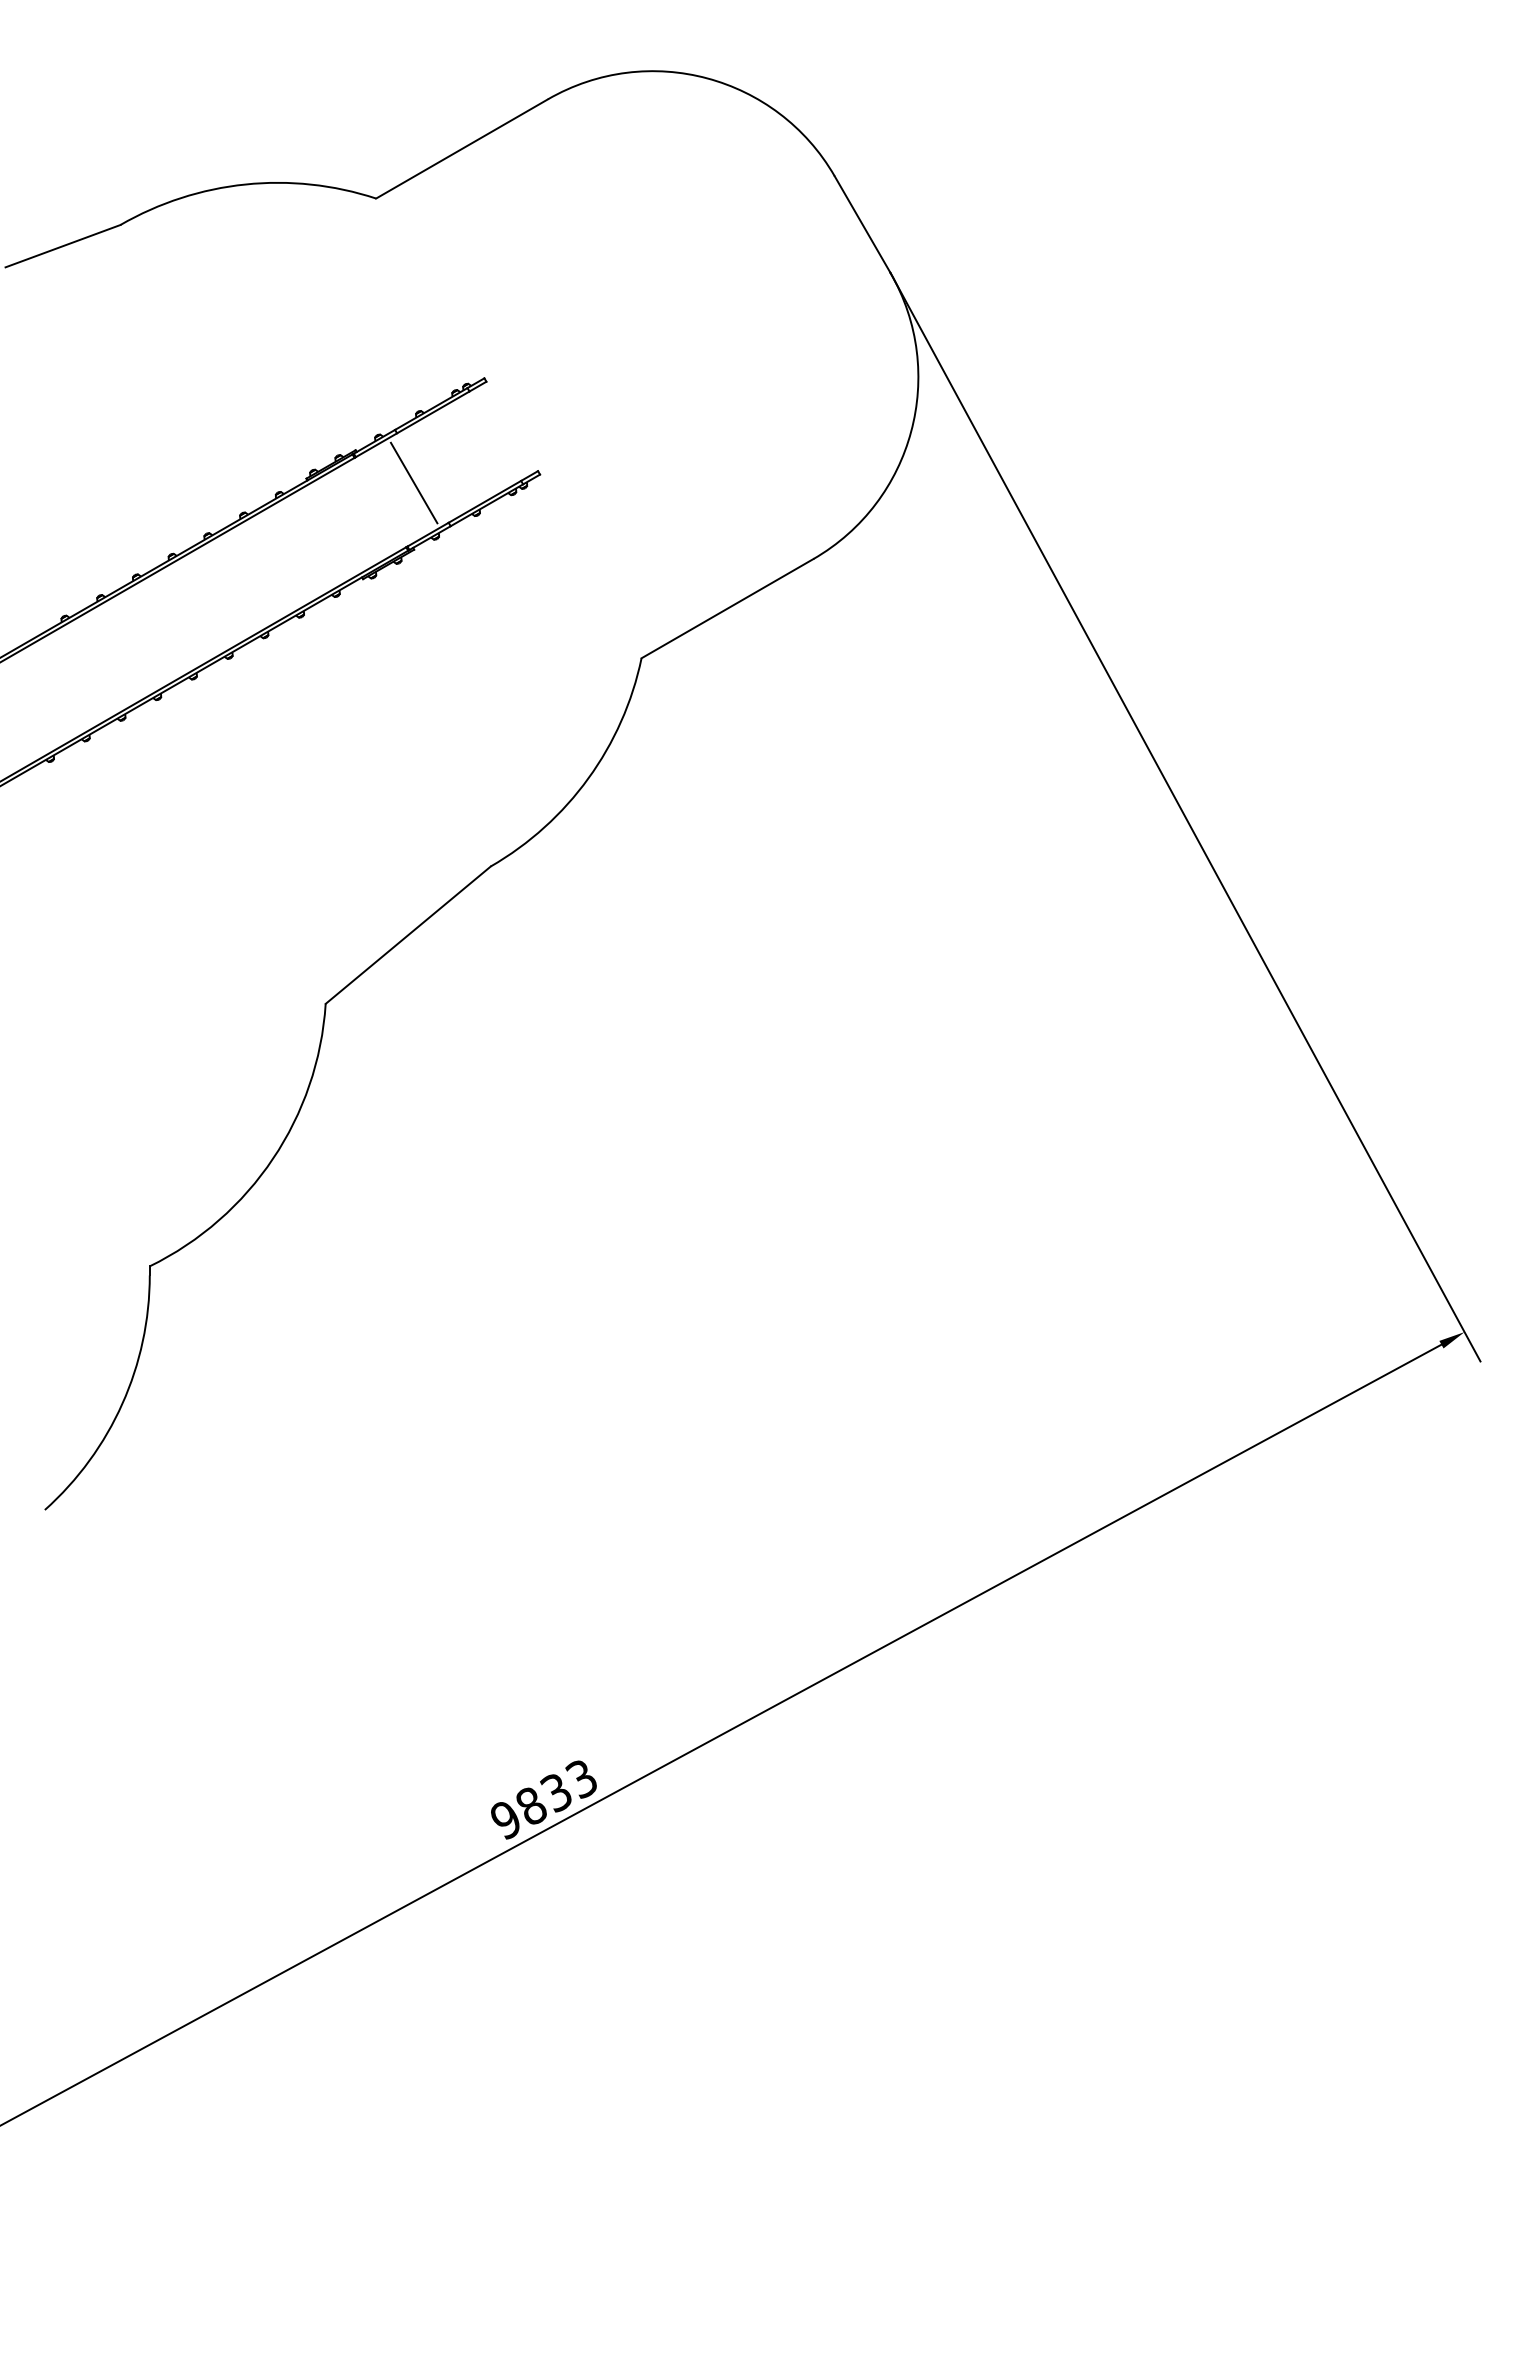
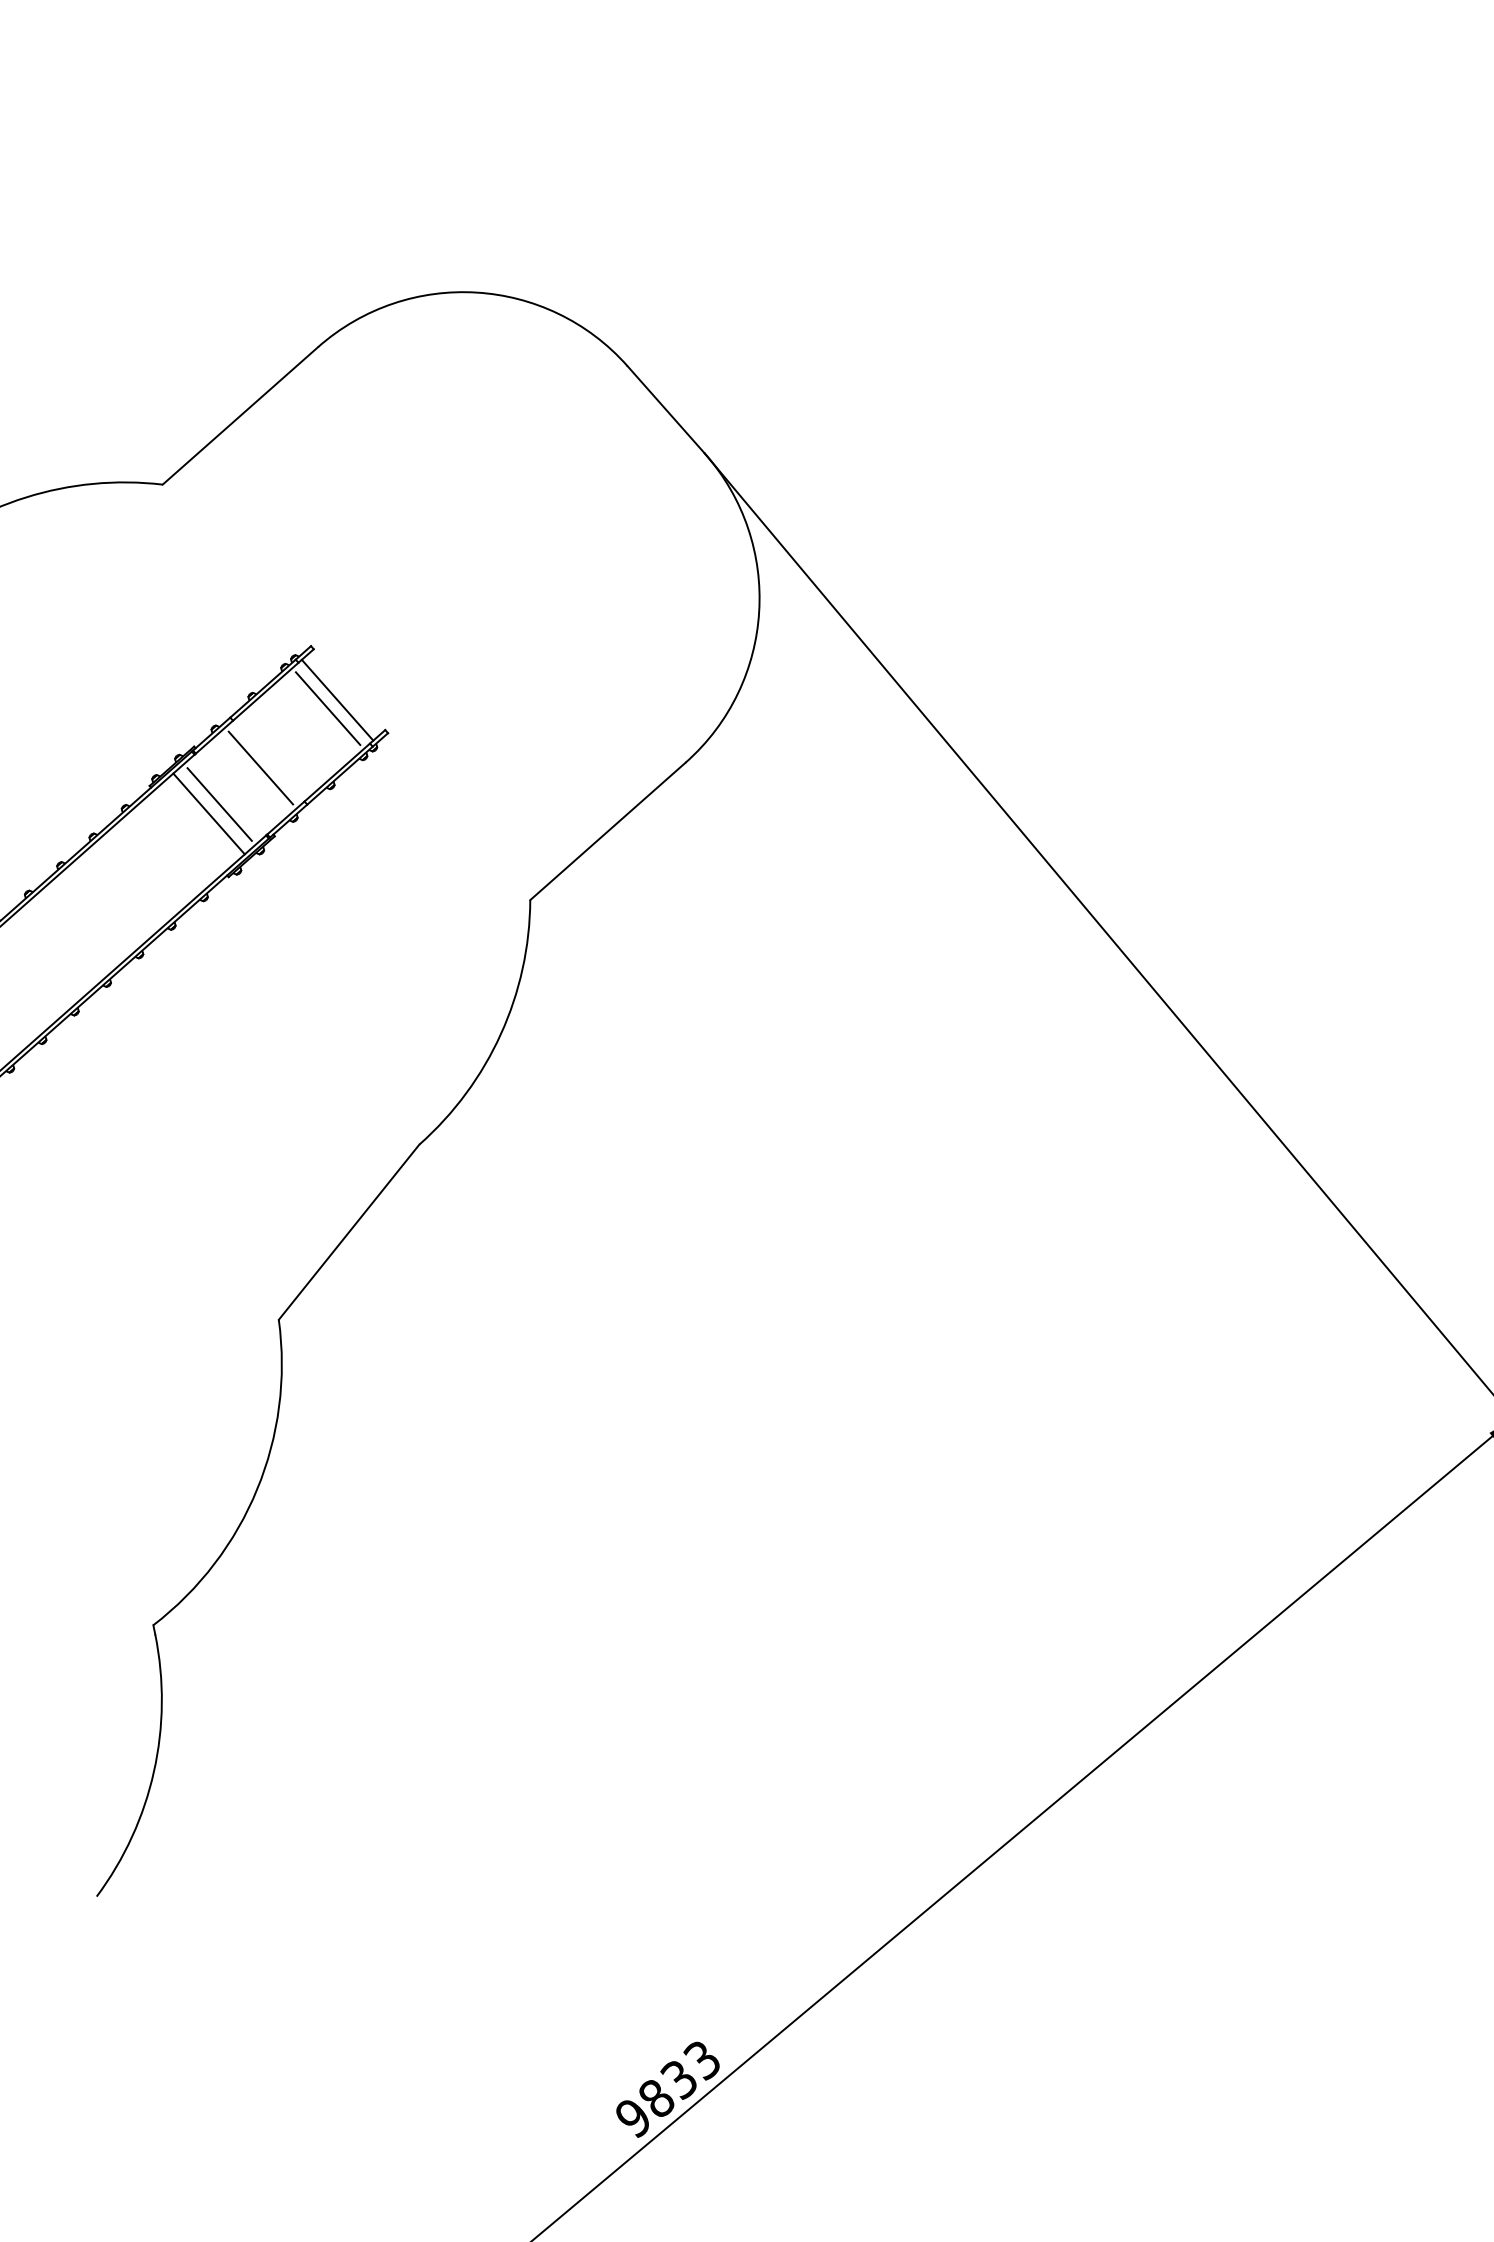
line: (498, 433) -> (336, 699), added
line: (488, 439) -> (327, 707), added
line: (368, 509) -> (219, 804), added
line: (356, 515) -> (208, 813), added

